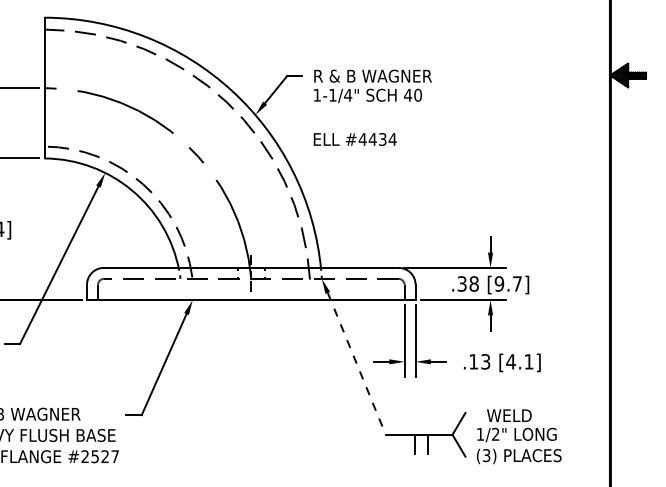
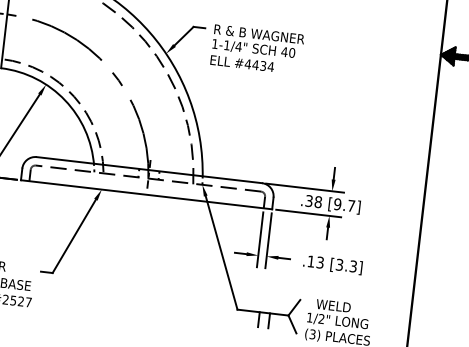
text: (354, 139) -> (241, 63), moved
text: (519, 361) -> (346, 265), [4.1] -> [3.3]
line: (356, 363) -> (221, 252), dashed -> solid

